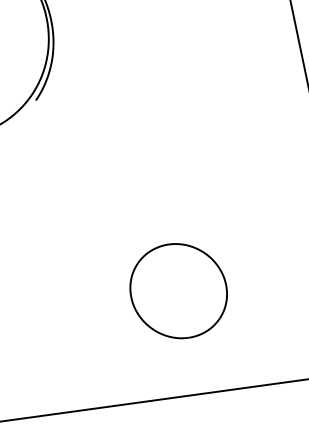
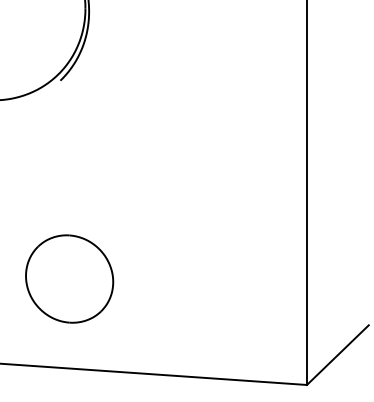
part: (178, 290) -> (69, 278), moved

